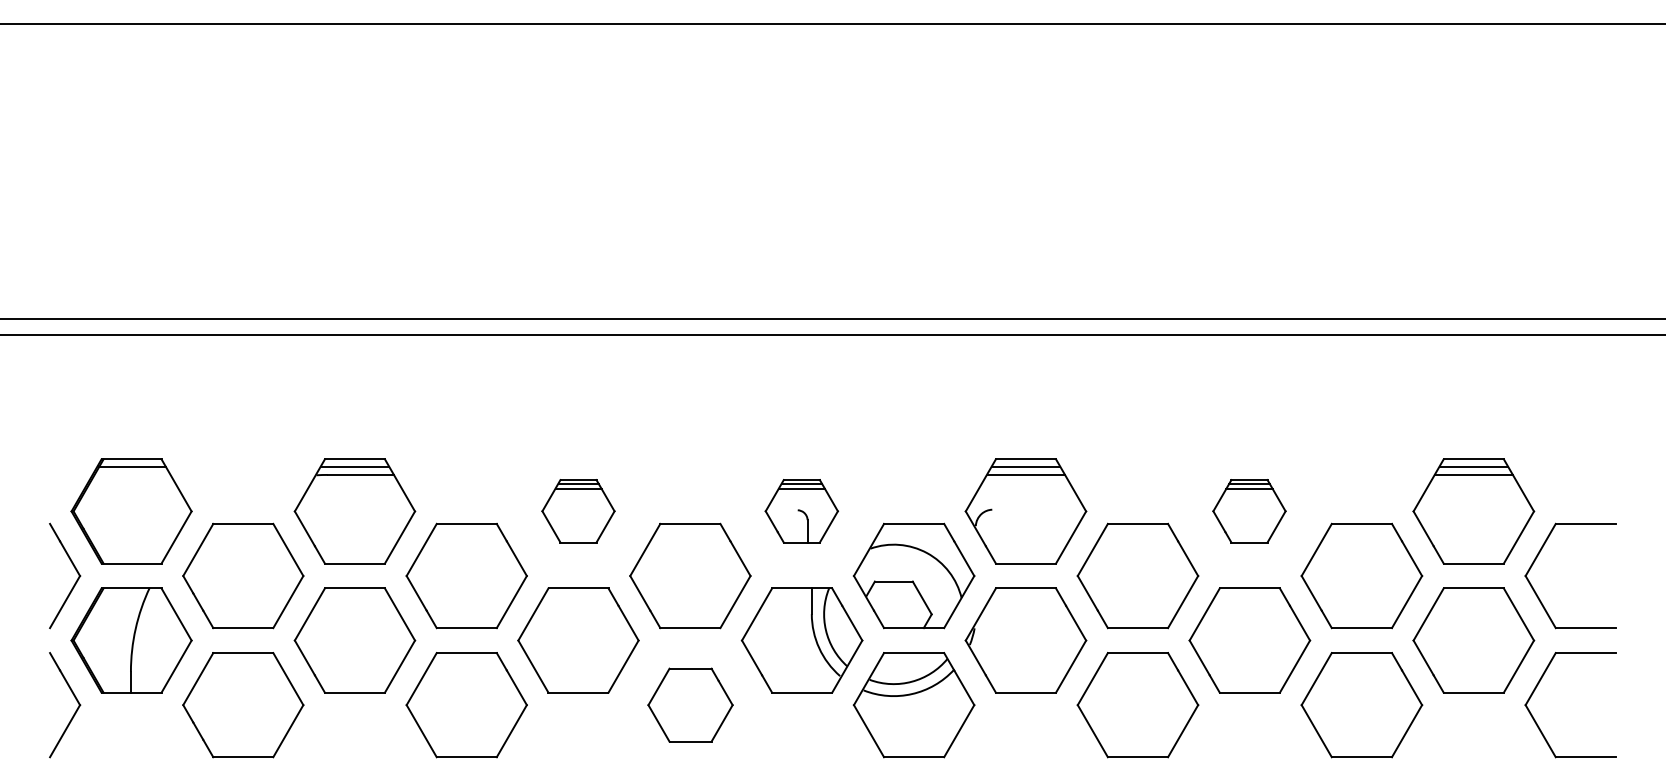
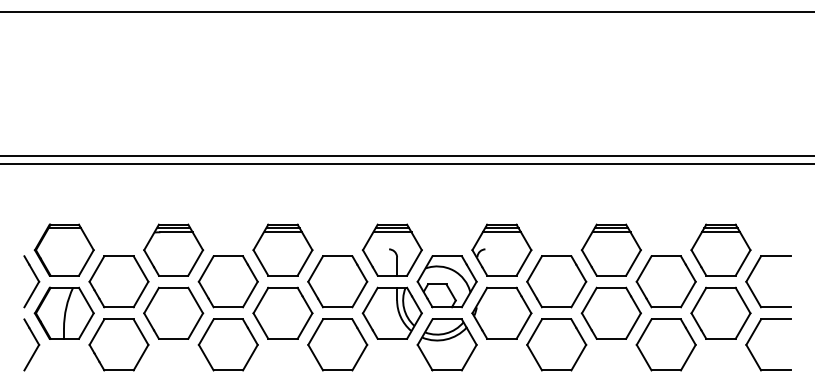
part: (577, 510) -> (282, 249), size x1.67
part: (800, 510) -> (391, 249), size x1.67
part: (1247, 510) -> (610, 249), size x1.67
part: (689, 704) -> (337, 344), size x1.43

